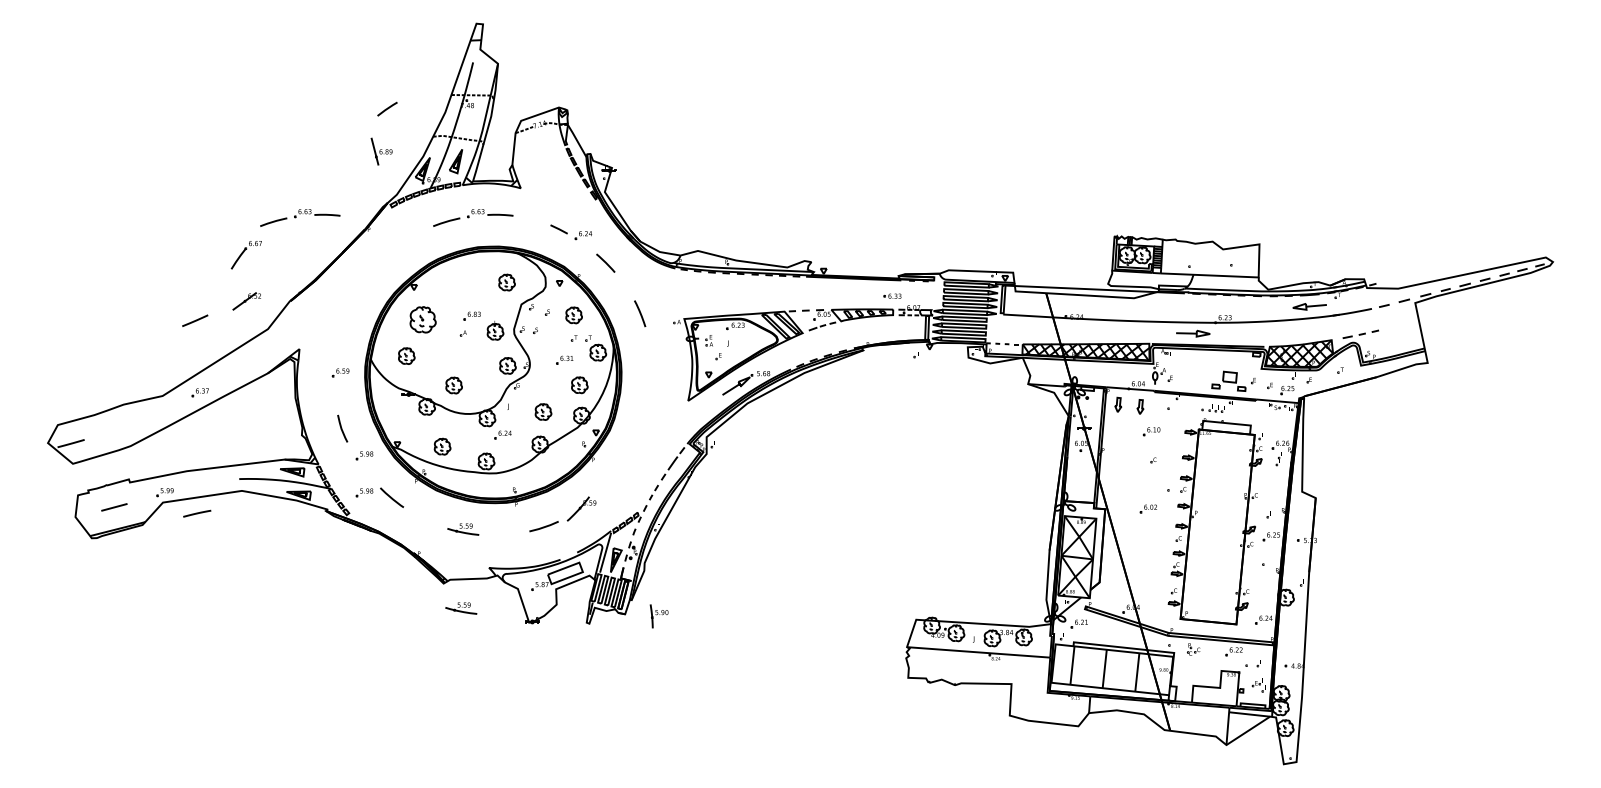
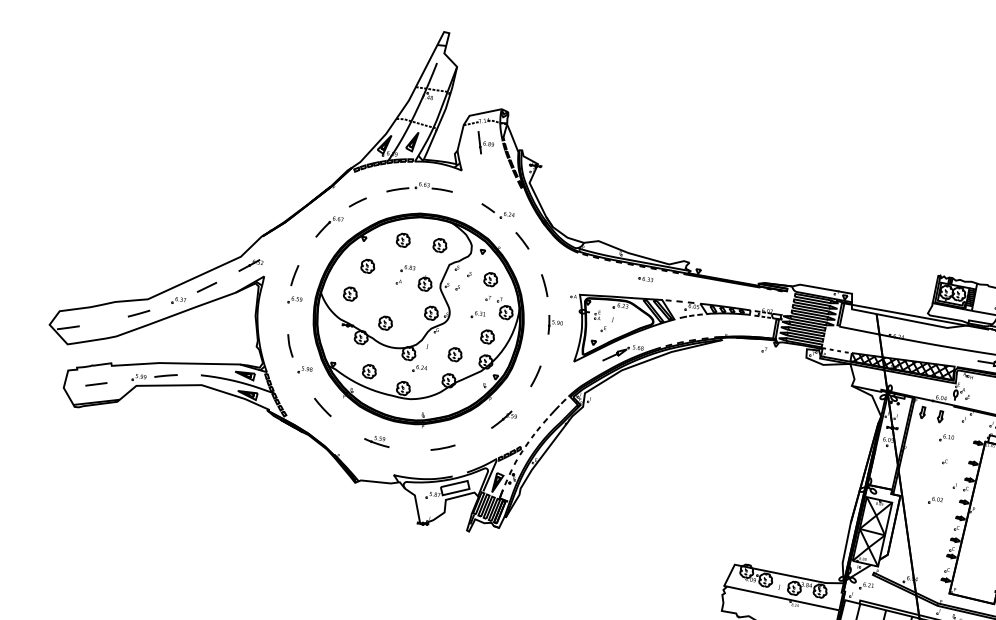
line: (387, 108) -> (357, 201), moved
part: (381, 151) -> (485, 143), moved
part: (300, 217) -> (279, 169), removed
part: (245, 255) -> (328, 227), moved
part: (461, 282) -> (403, 240), added
part: (892, 295) -> (646, 278), moved
part: (246, 301) -> (250, 265), moved
part: (423, 319) -> (368, 266), size x0.62
line: (195, 320) -> (139, 313), moved
line: (335, 342) -> (294, 275), added
line: (231, 371) -> (206, 287), added
line: (644, 424) -> (535, 376), added
part: (364, 492) -> (301, 400), removed
part: (581, 508) -> (504, 419), moved
line: (197, 513) -> (166, 375), moved
part: (461, 608) -> (366, 505), removed
part: (658, 616) -> (554, 325), moved

